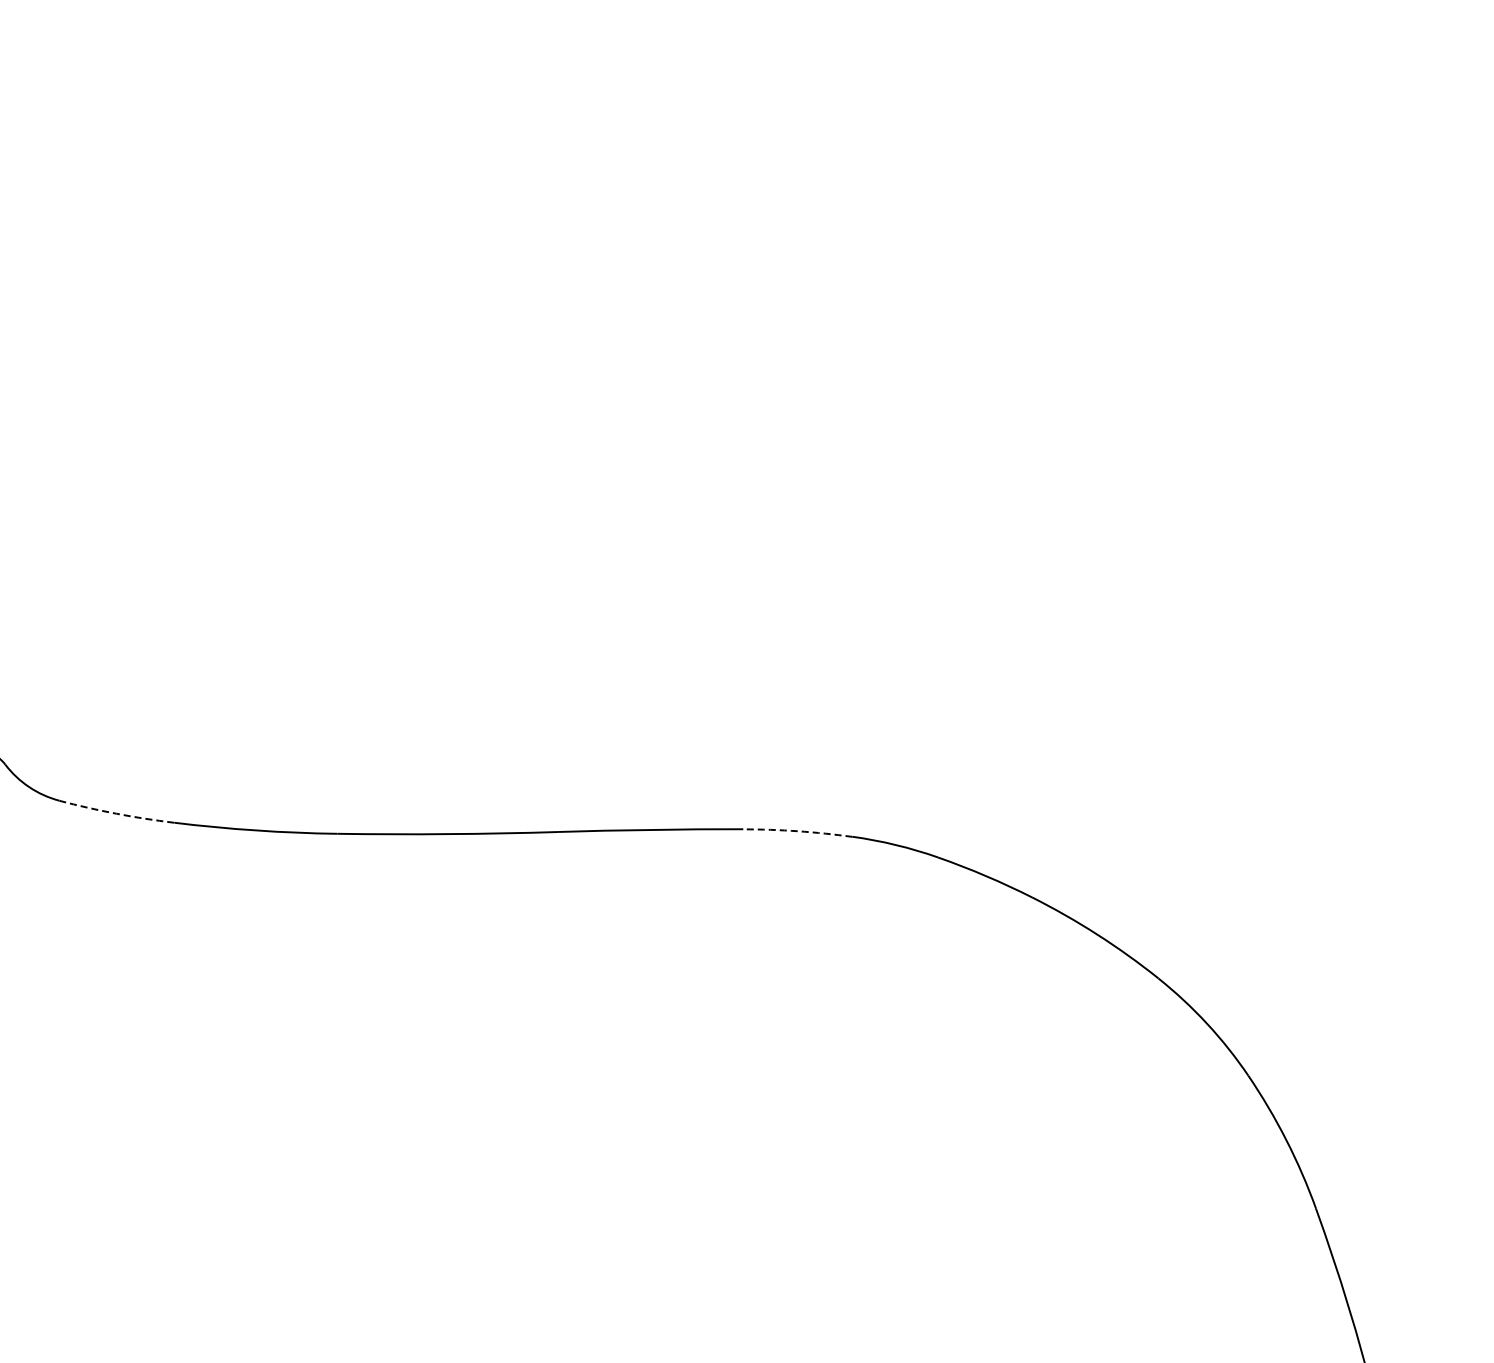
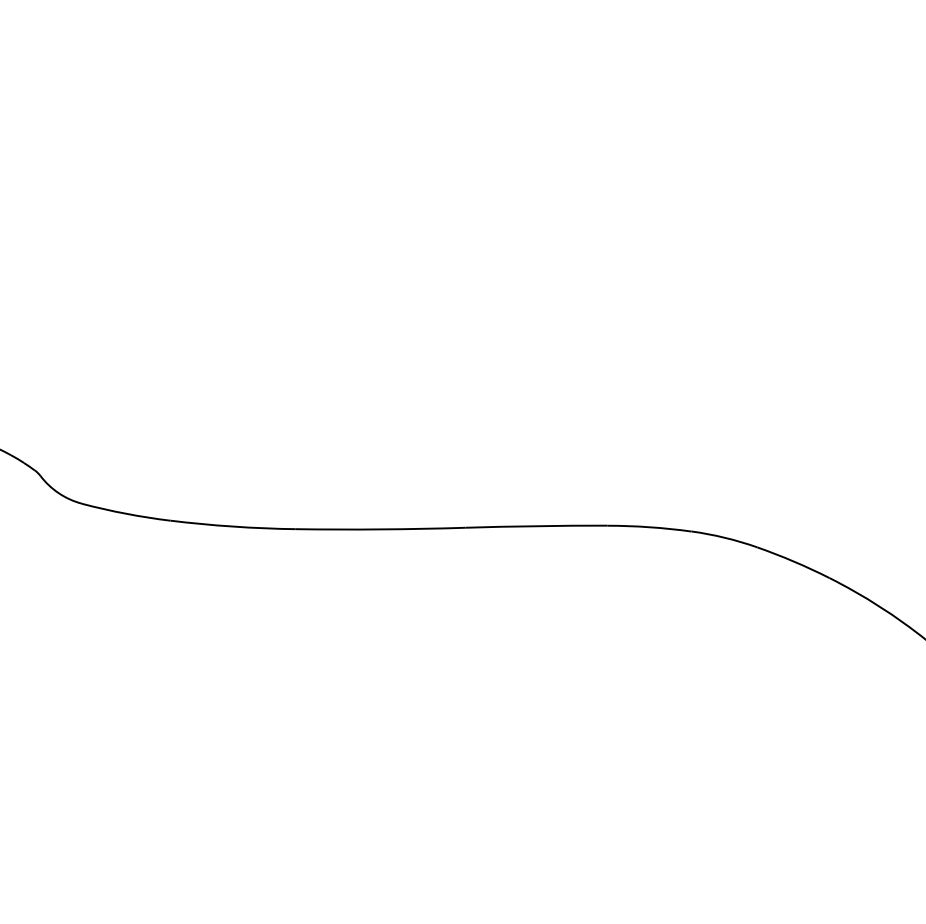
arc: (116, 813) -> (125, 513), dashed -> solid
arc: (797, 831) -> (649, 527), dashed -> solid

